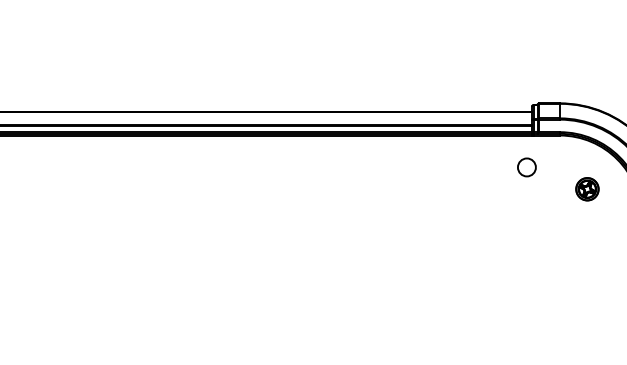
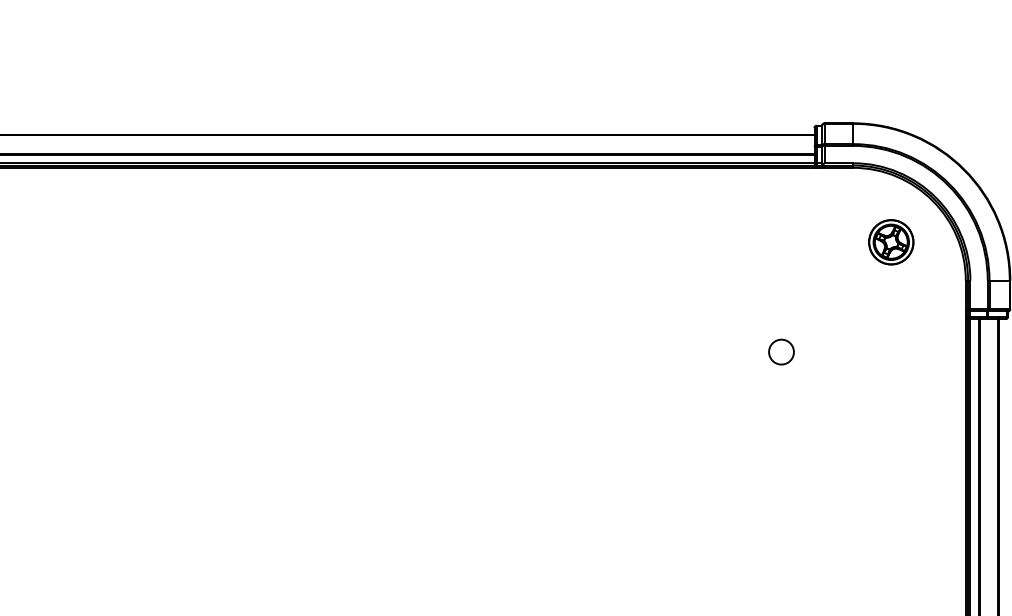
circle: (526, 167) -> (781, 351), moved
part: (587, 189) -> (891, 242), size x1.43

